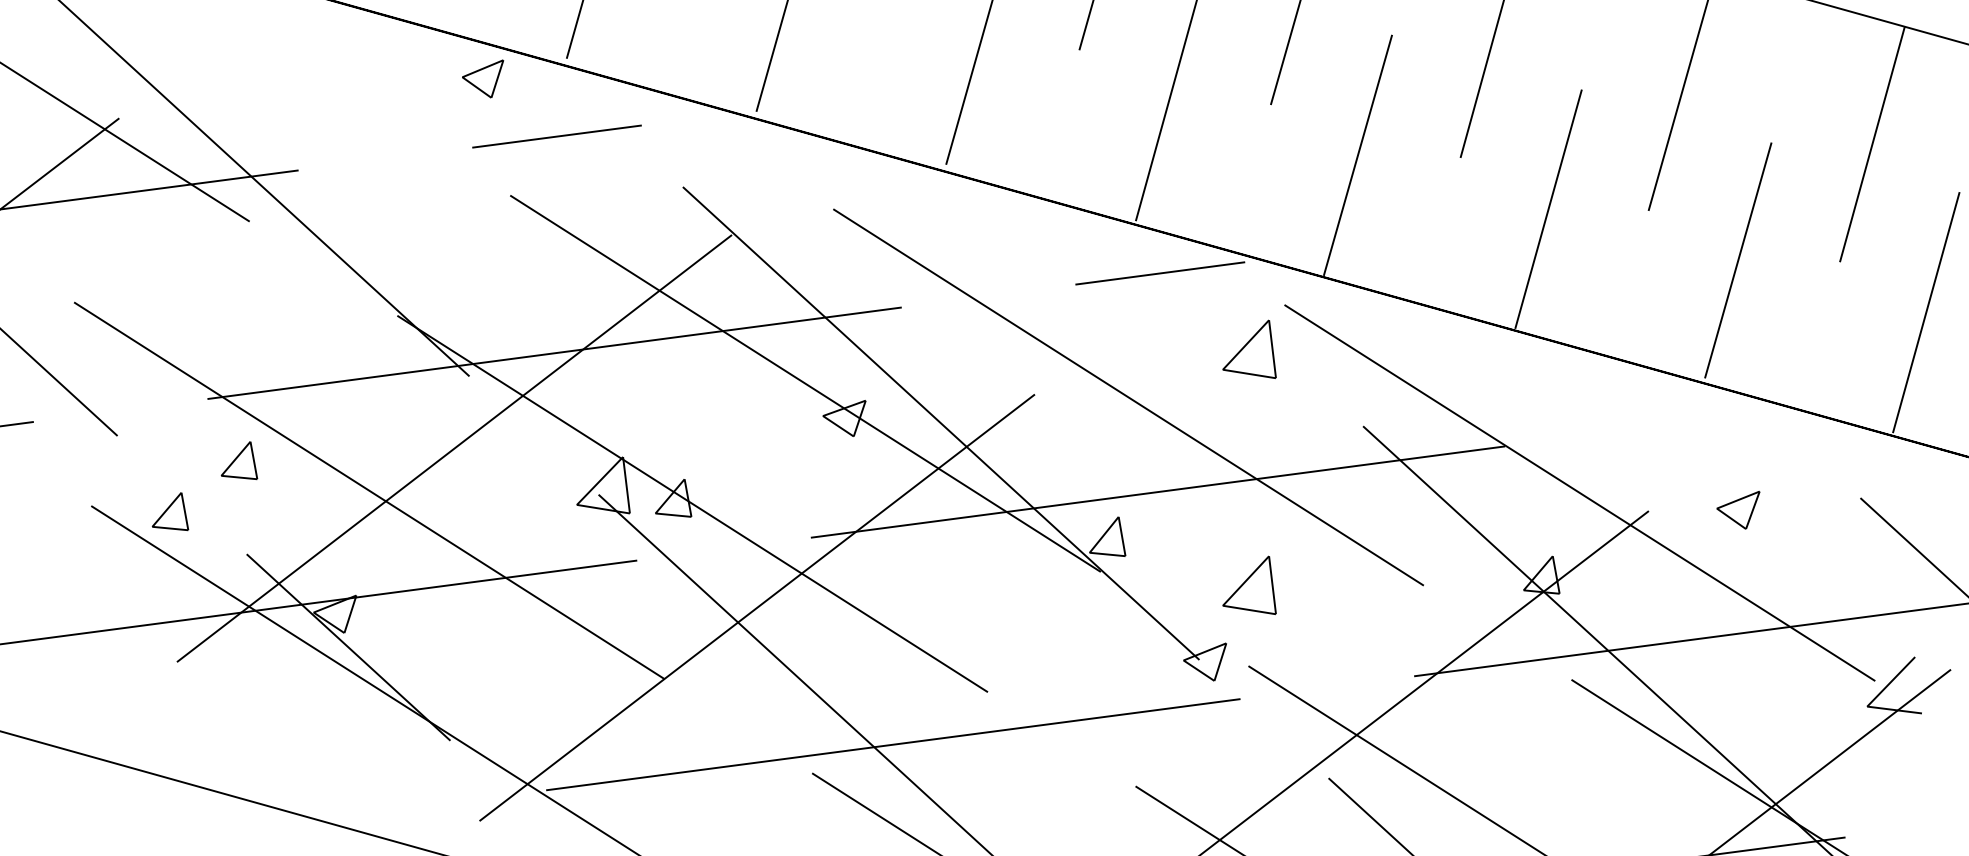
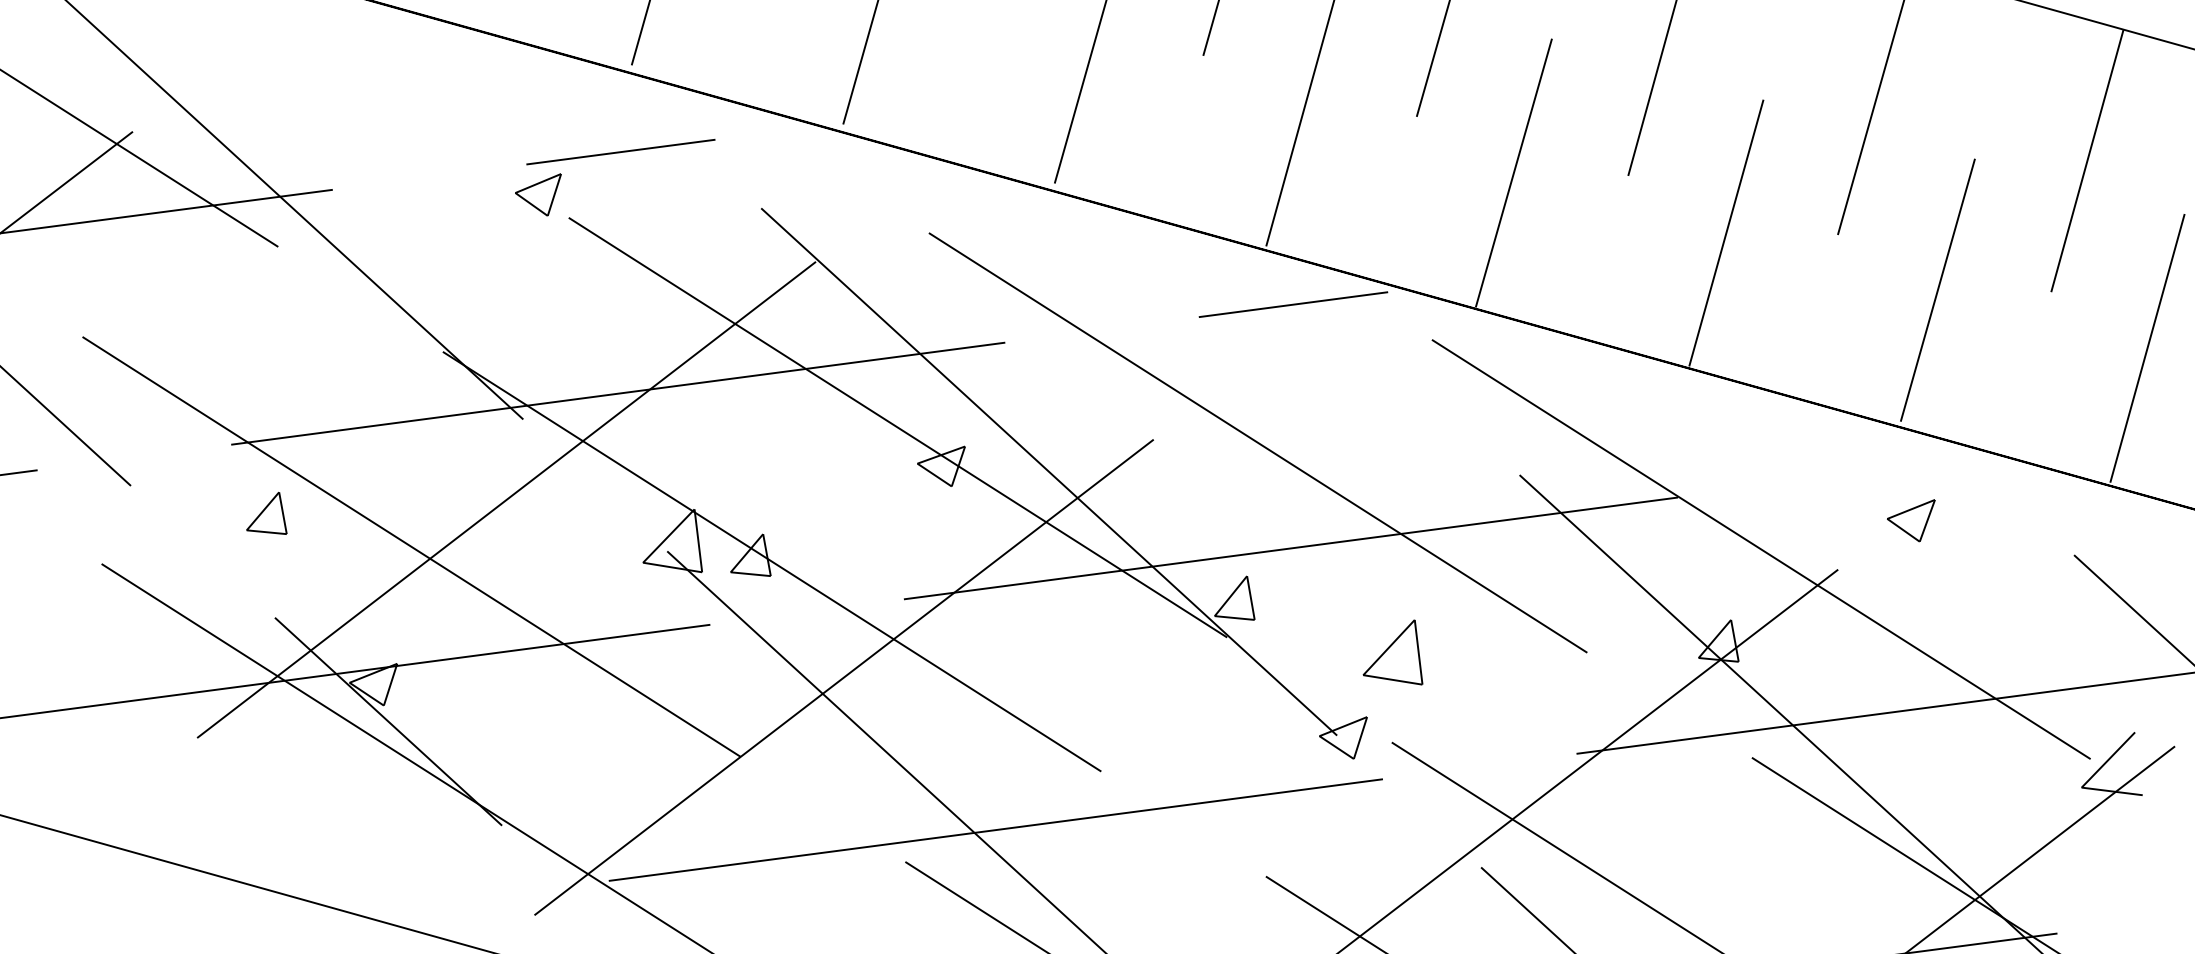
part: (483, 78) -> (538, 194), moved
part: (1249, 348) -> (1392, 388), removed
part: (1738, 509) -> (1911, 519), moved
part: (170, 511) -> (189, 570), removed

